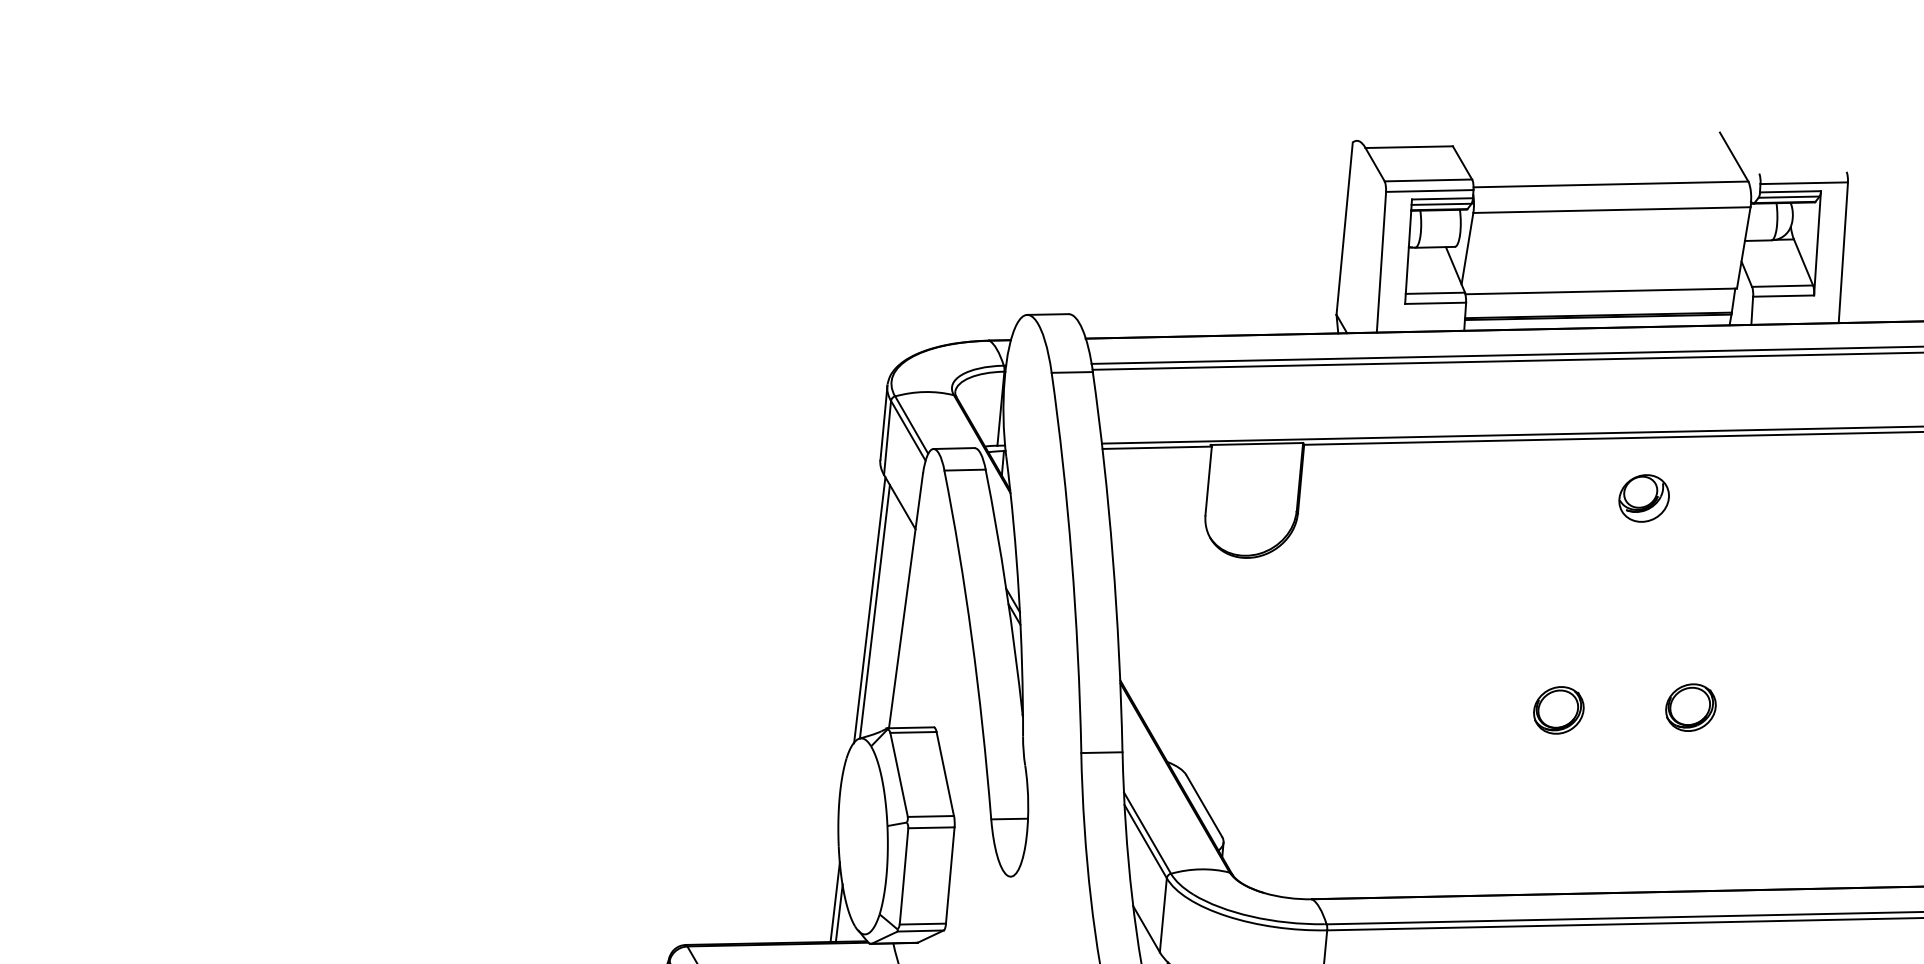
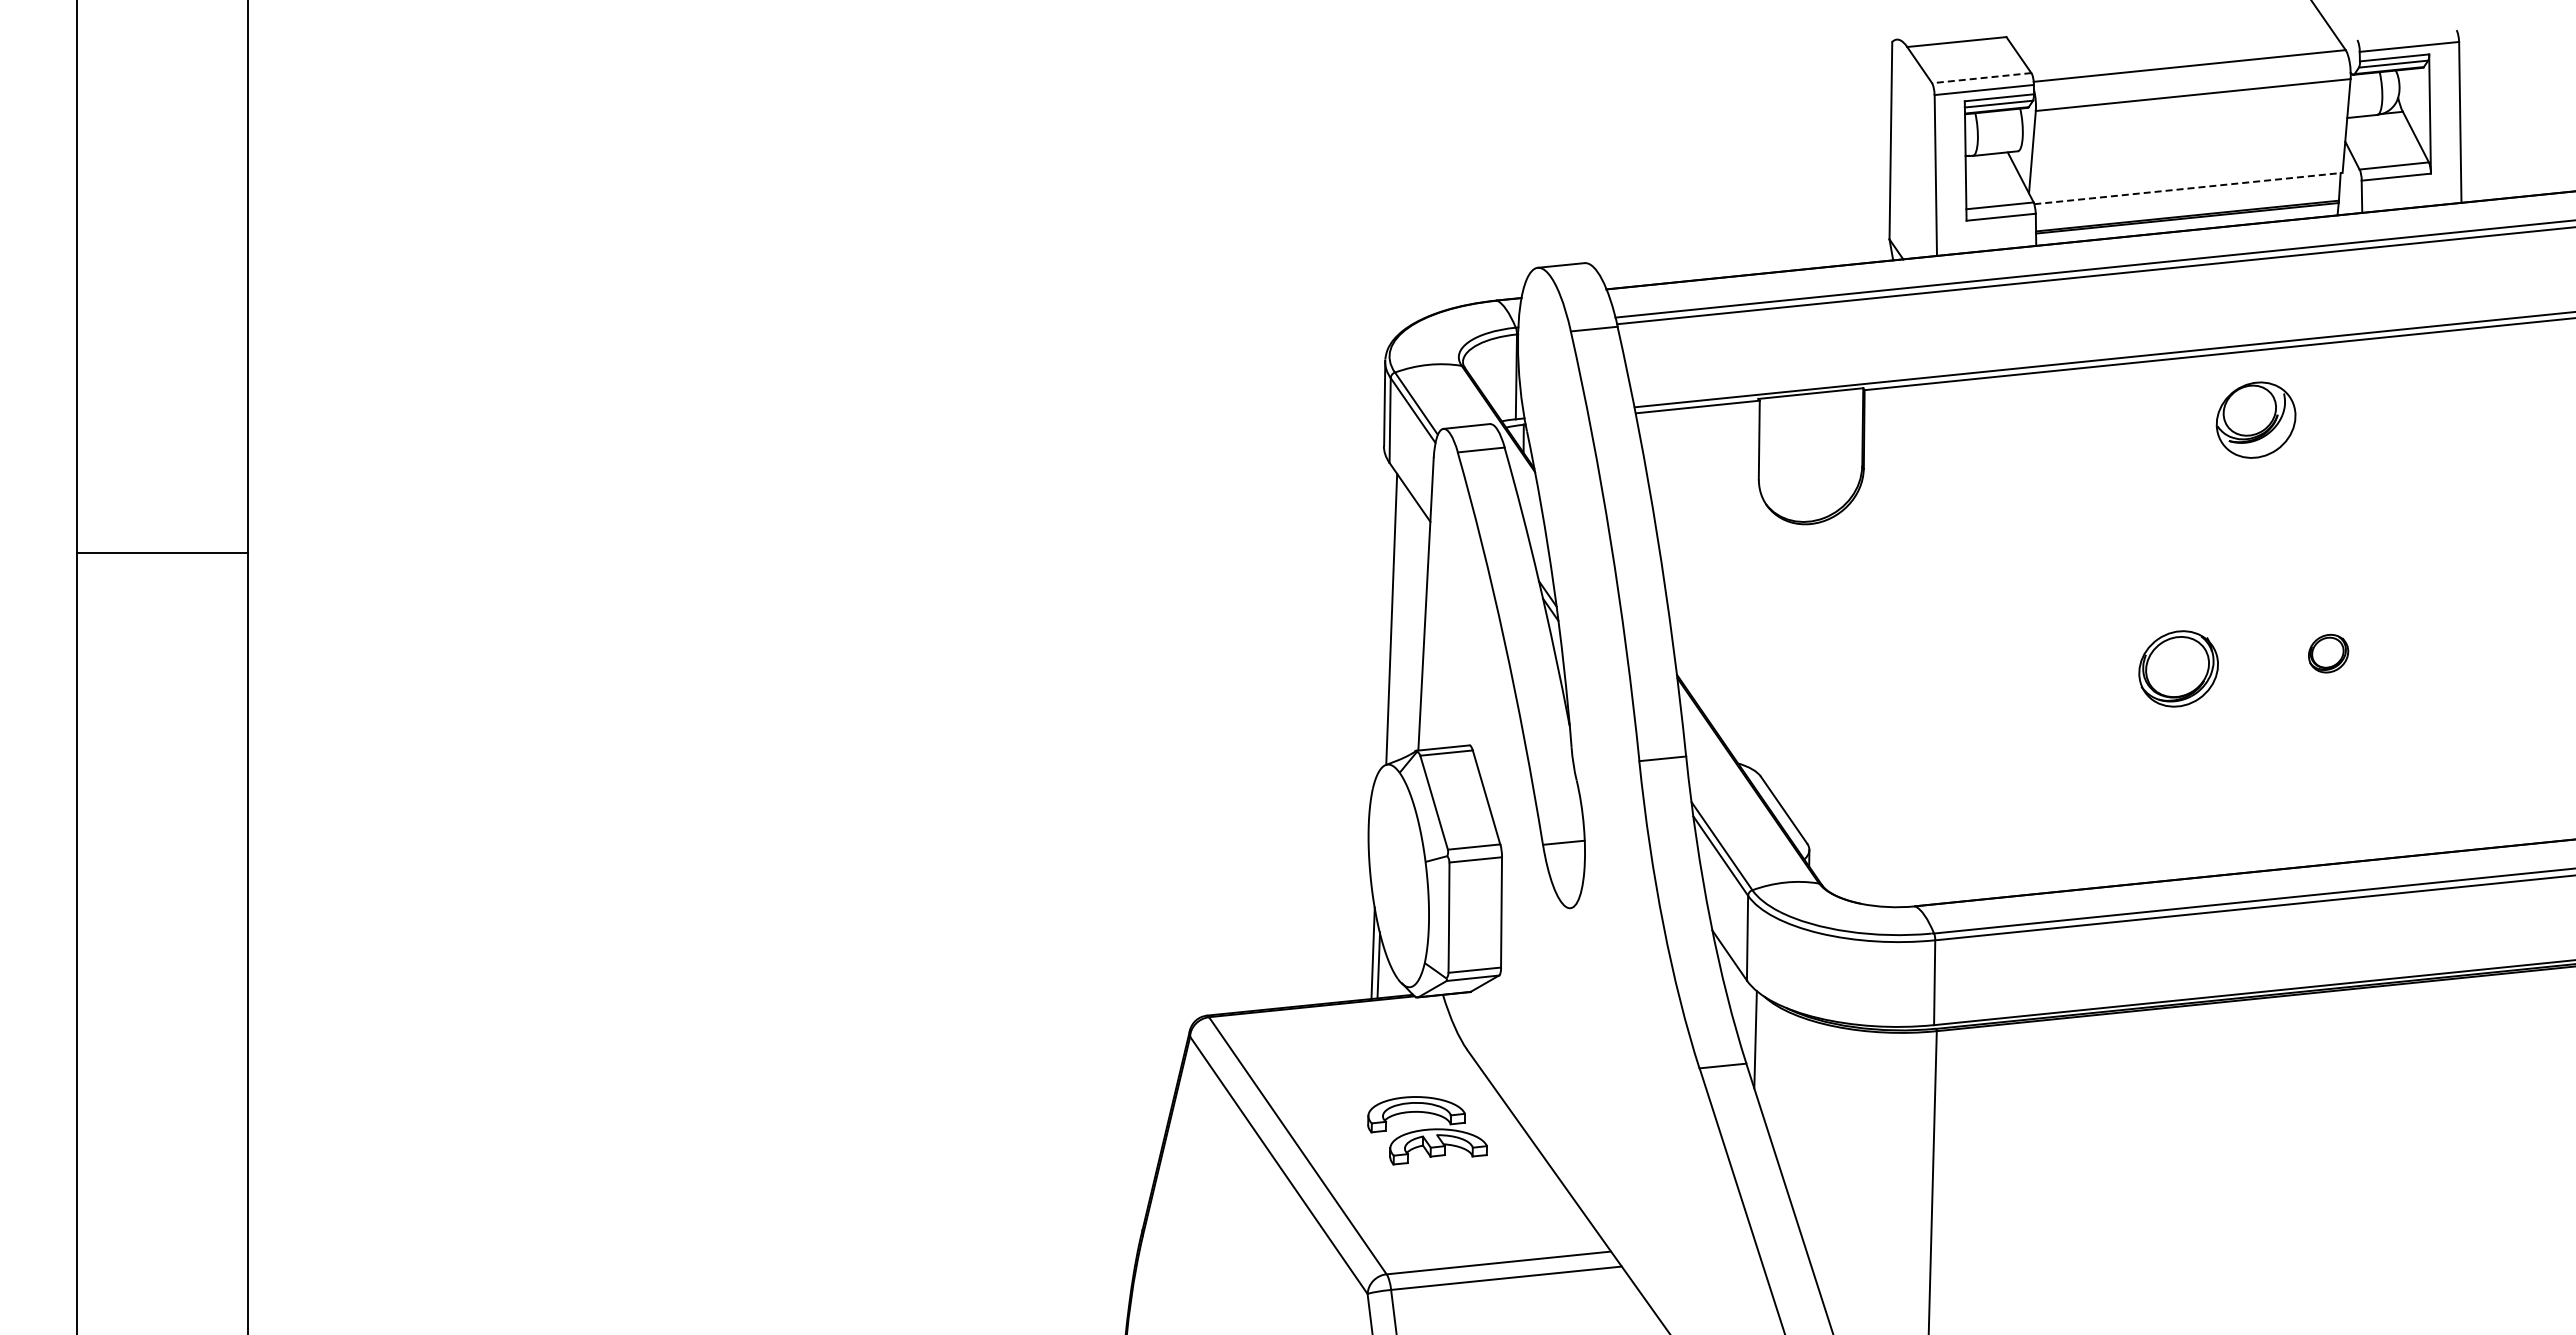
line: (1428, 180) -> (1981, 78), solid -> dashed
line: (1601, 291) -> (2188, 188), solid -> dashed
part: (1644, 497) -> (2256, 419), size x1.4
line: (869, 609) -> (1385, 617), removed
part: (1690, 707) -> (2328, 653), size x0.7
part: (1558, 709) -> (2178, 668), size x1.4

